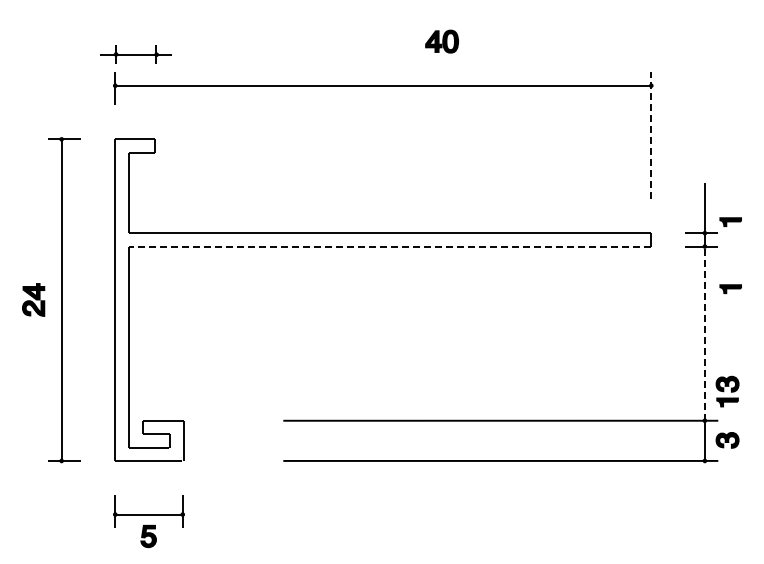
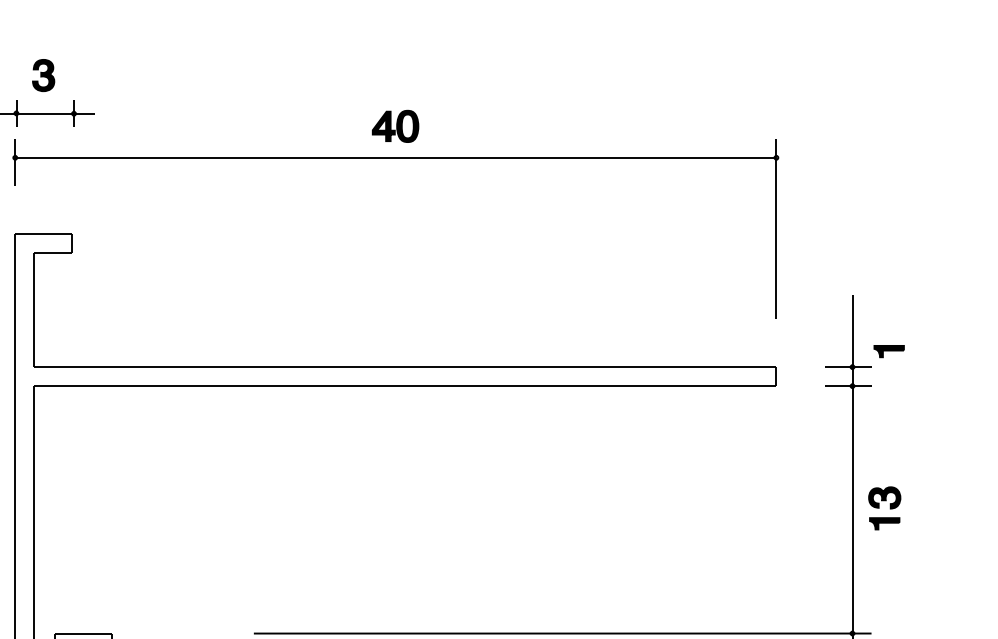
part: (134, 27) -> (42, 75), added
part: (441, 41) -> (394, 126), moved
line: (651, 135) -> (776, 228), dashed -> solid
line: (389, 246) -> (404, 386), dashed -> solid
part: (730, 288) -> (888, 445), removed
line: (704, 333) -> (851, 509), dashed -> solid
part: (727, 391) -> (884, 508), moved

